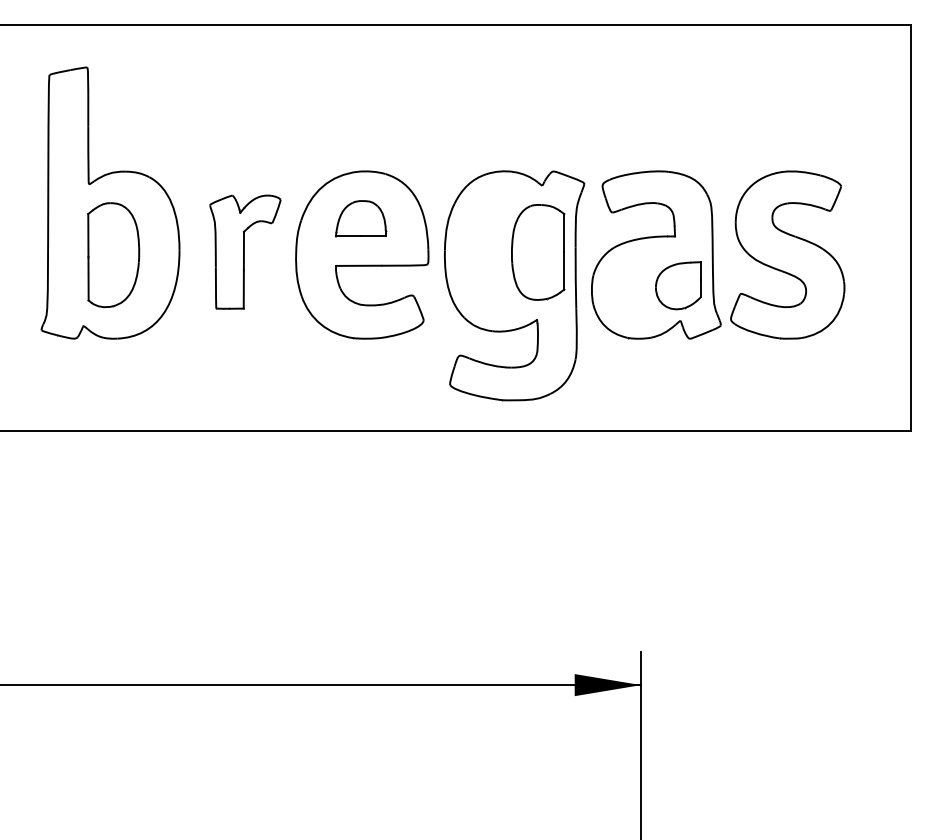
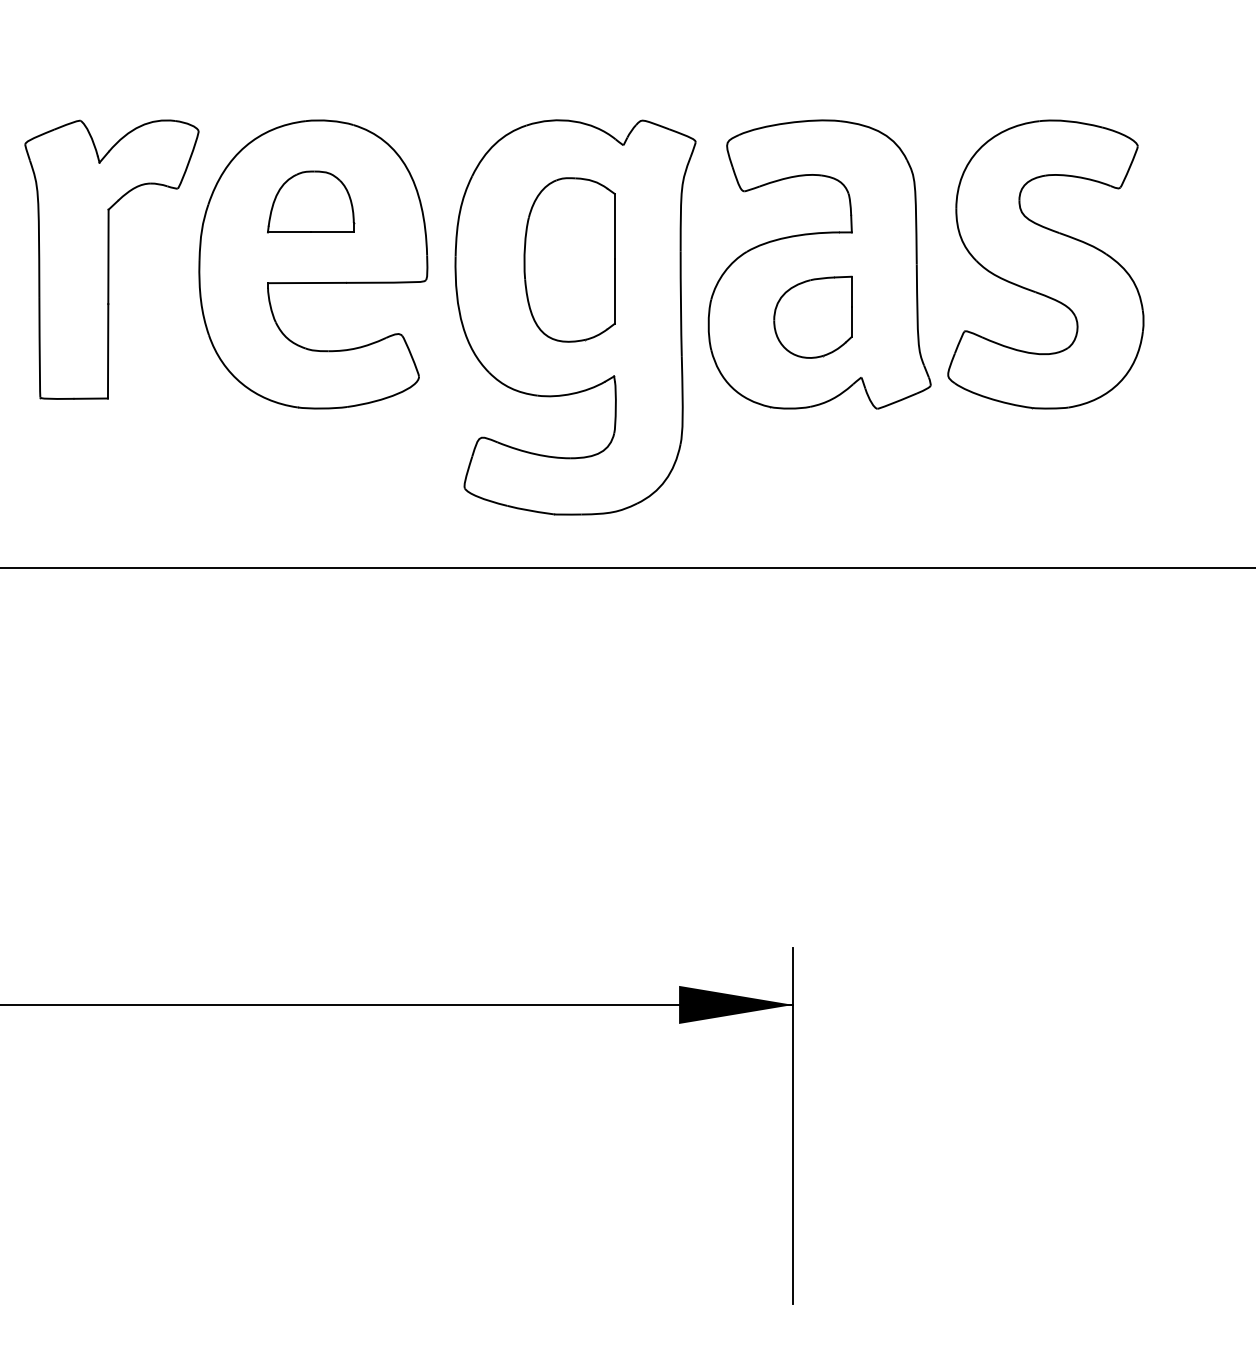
part: (245, 251) -> (112, 258), size x1.43
part: (538, 252) -> (570, 260), moved
part: (678, 285) -> (813, 316), moved

